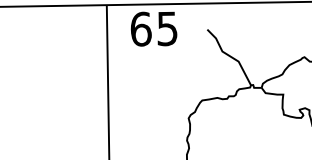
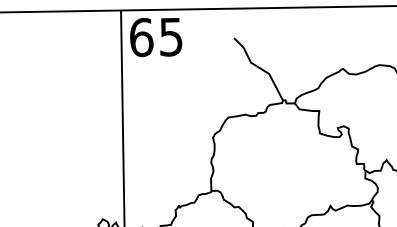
text: (154, 29) -> (156, 37), moved

